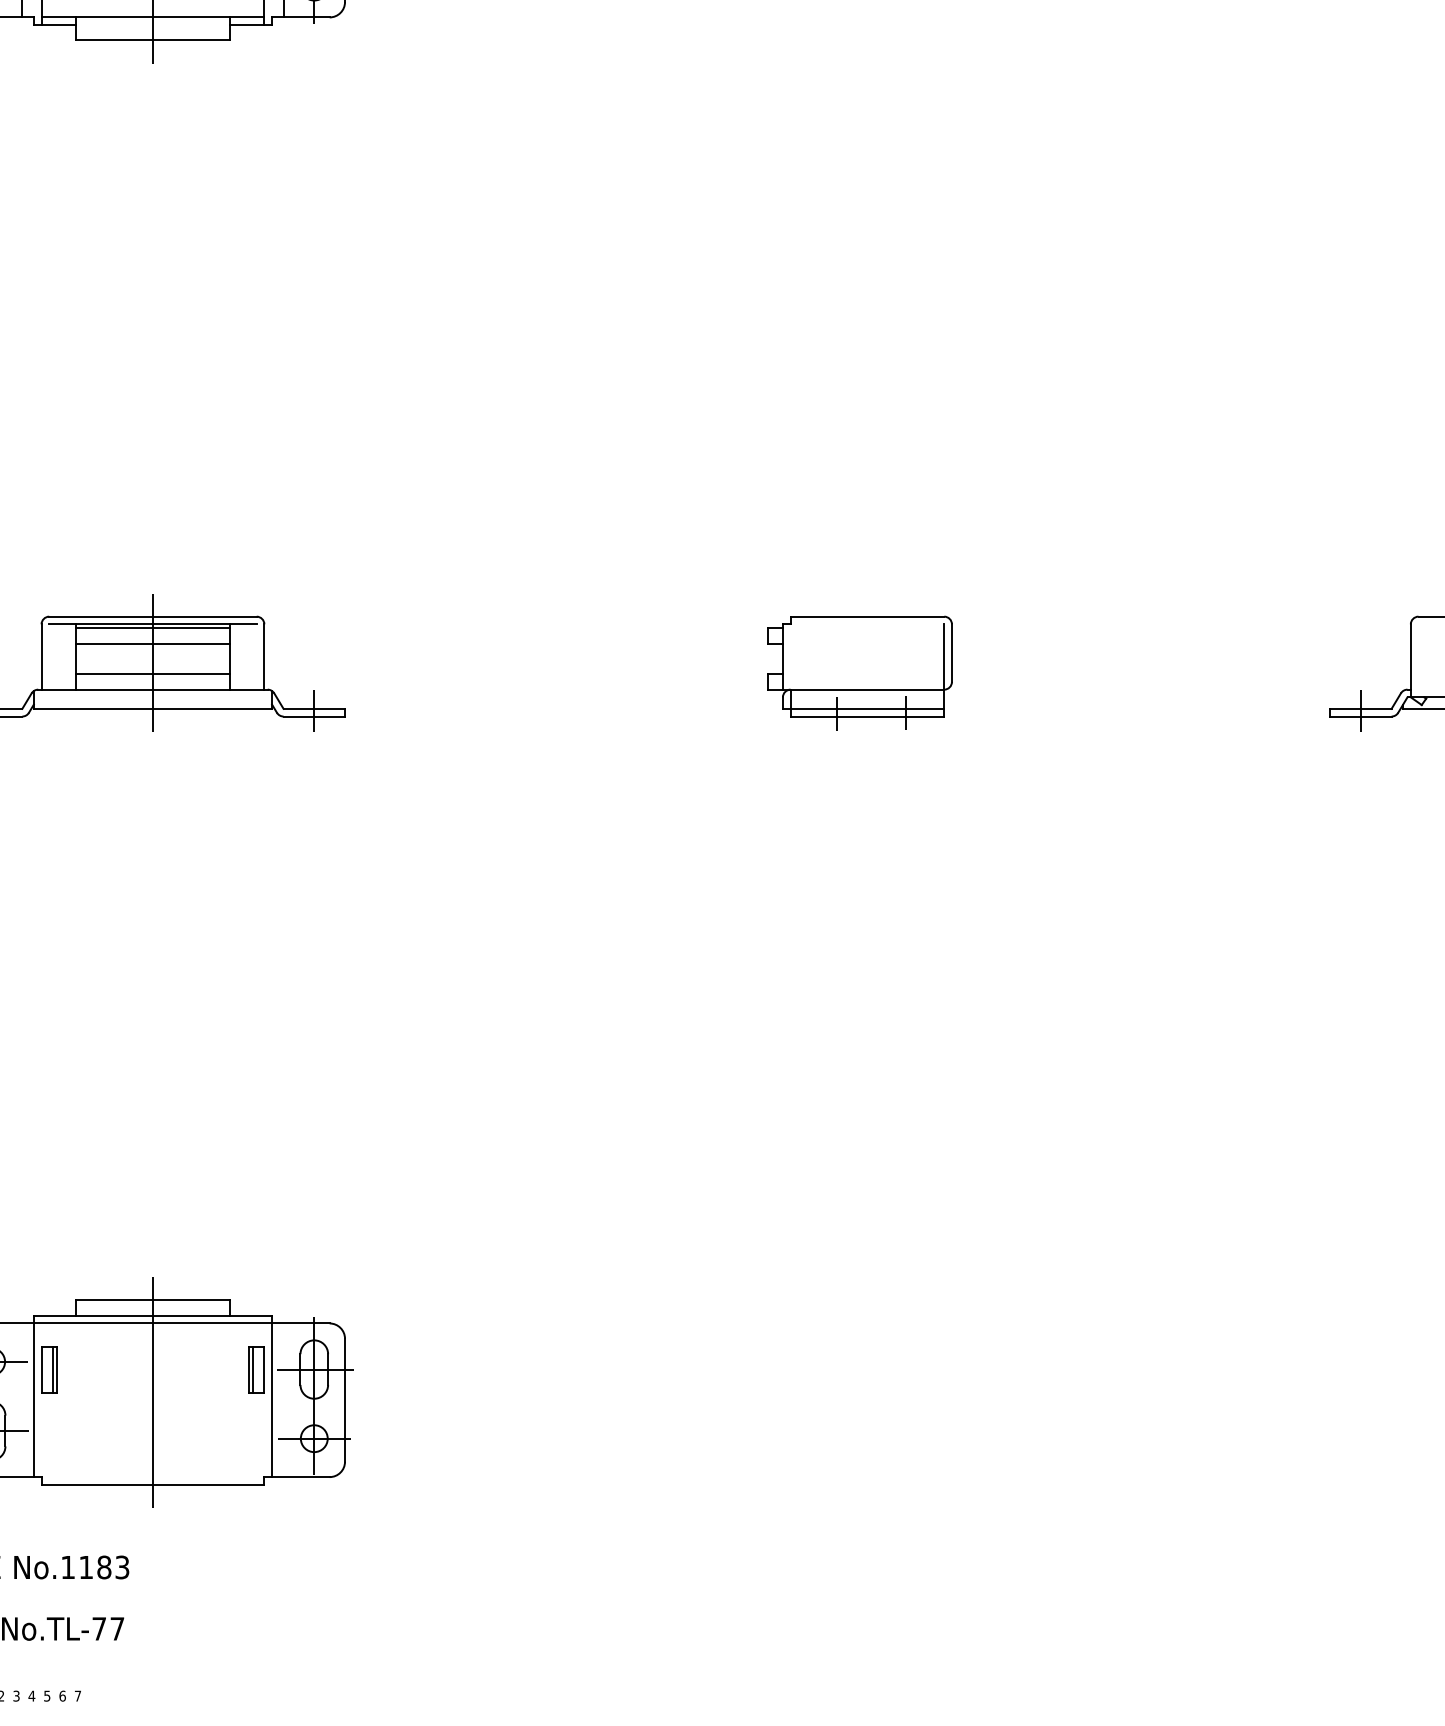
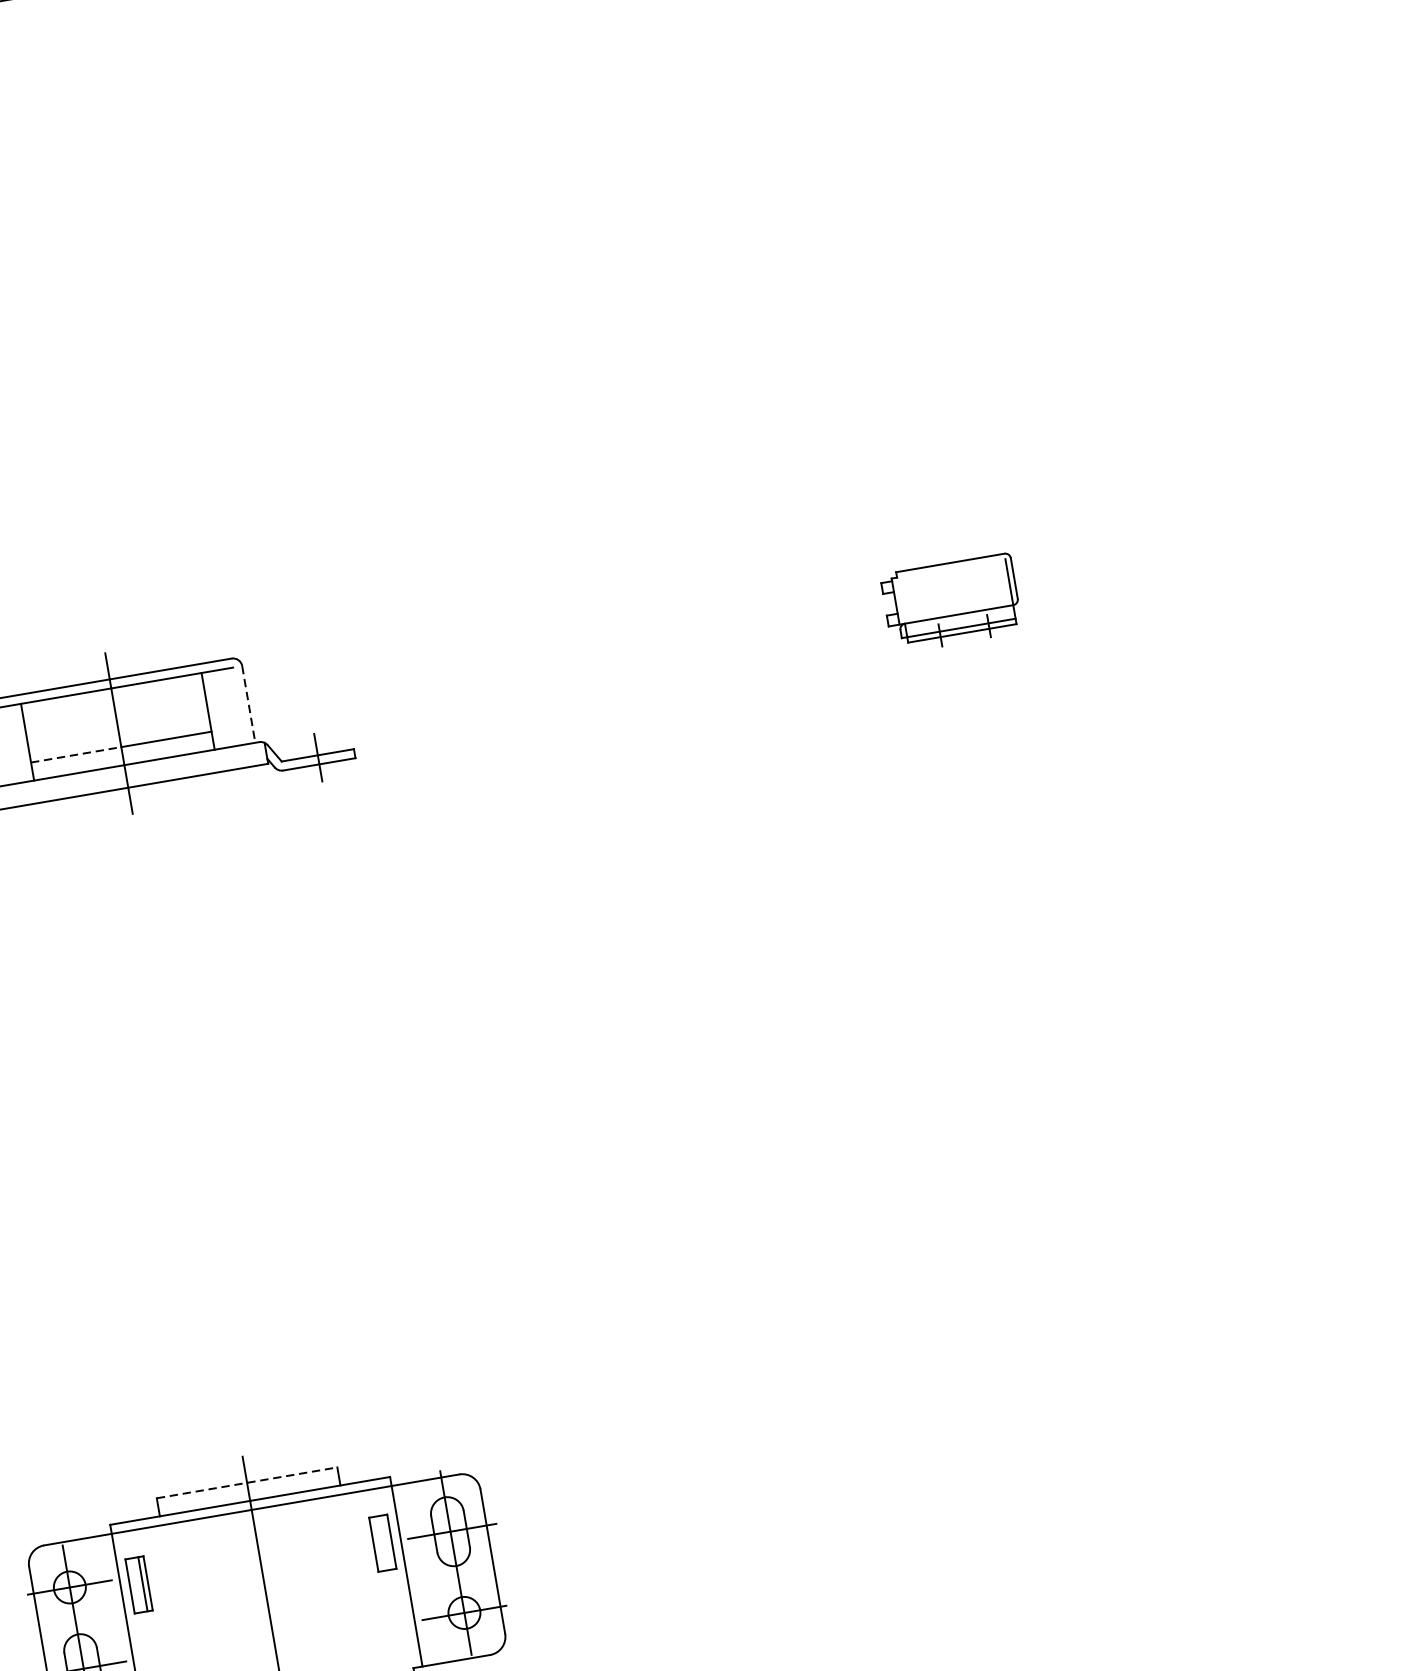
line: (152, 628) -> (111, 693), removed
line: (152, 643) -> (114, 711), removed
line: (264, 657) -> (249, 704), solid -> dashed
part: (859, 672) -> (951, 603), size x0.6
line: (115, 674) -> (77, 754), solid -> dashed
line: (152, 1300) -> (246, 1483), solid -> dashed
line: (253, 1369) -> (379, 1543), removed

